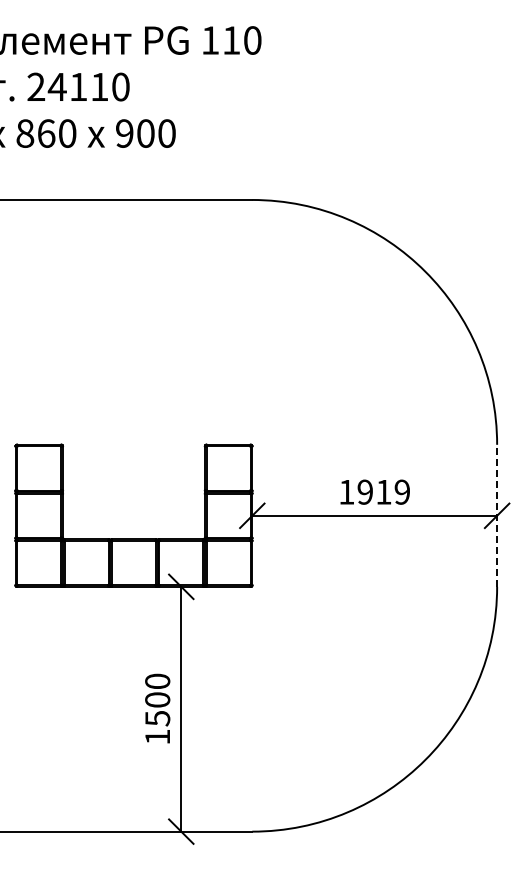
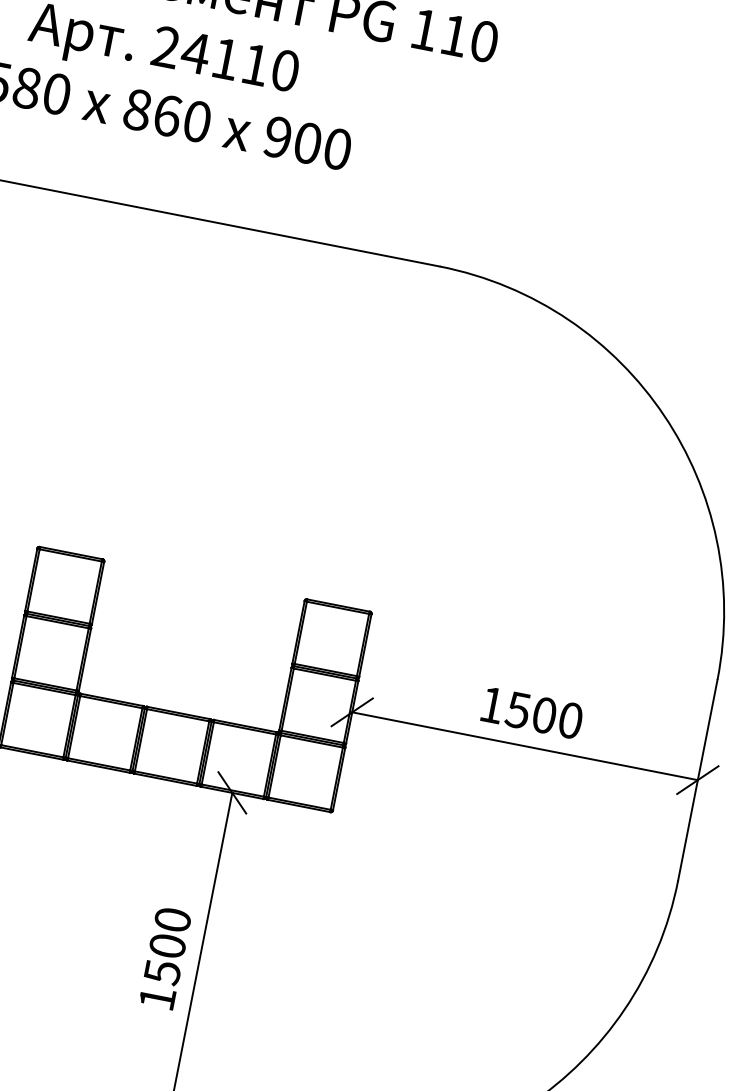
text: (383, 491) -> (544, 714), 1919 -> 1500
line: (497, 515) -> (698, 779), dashed -> solid

